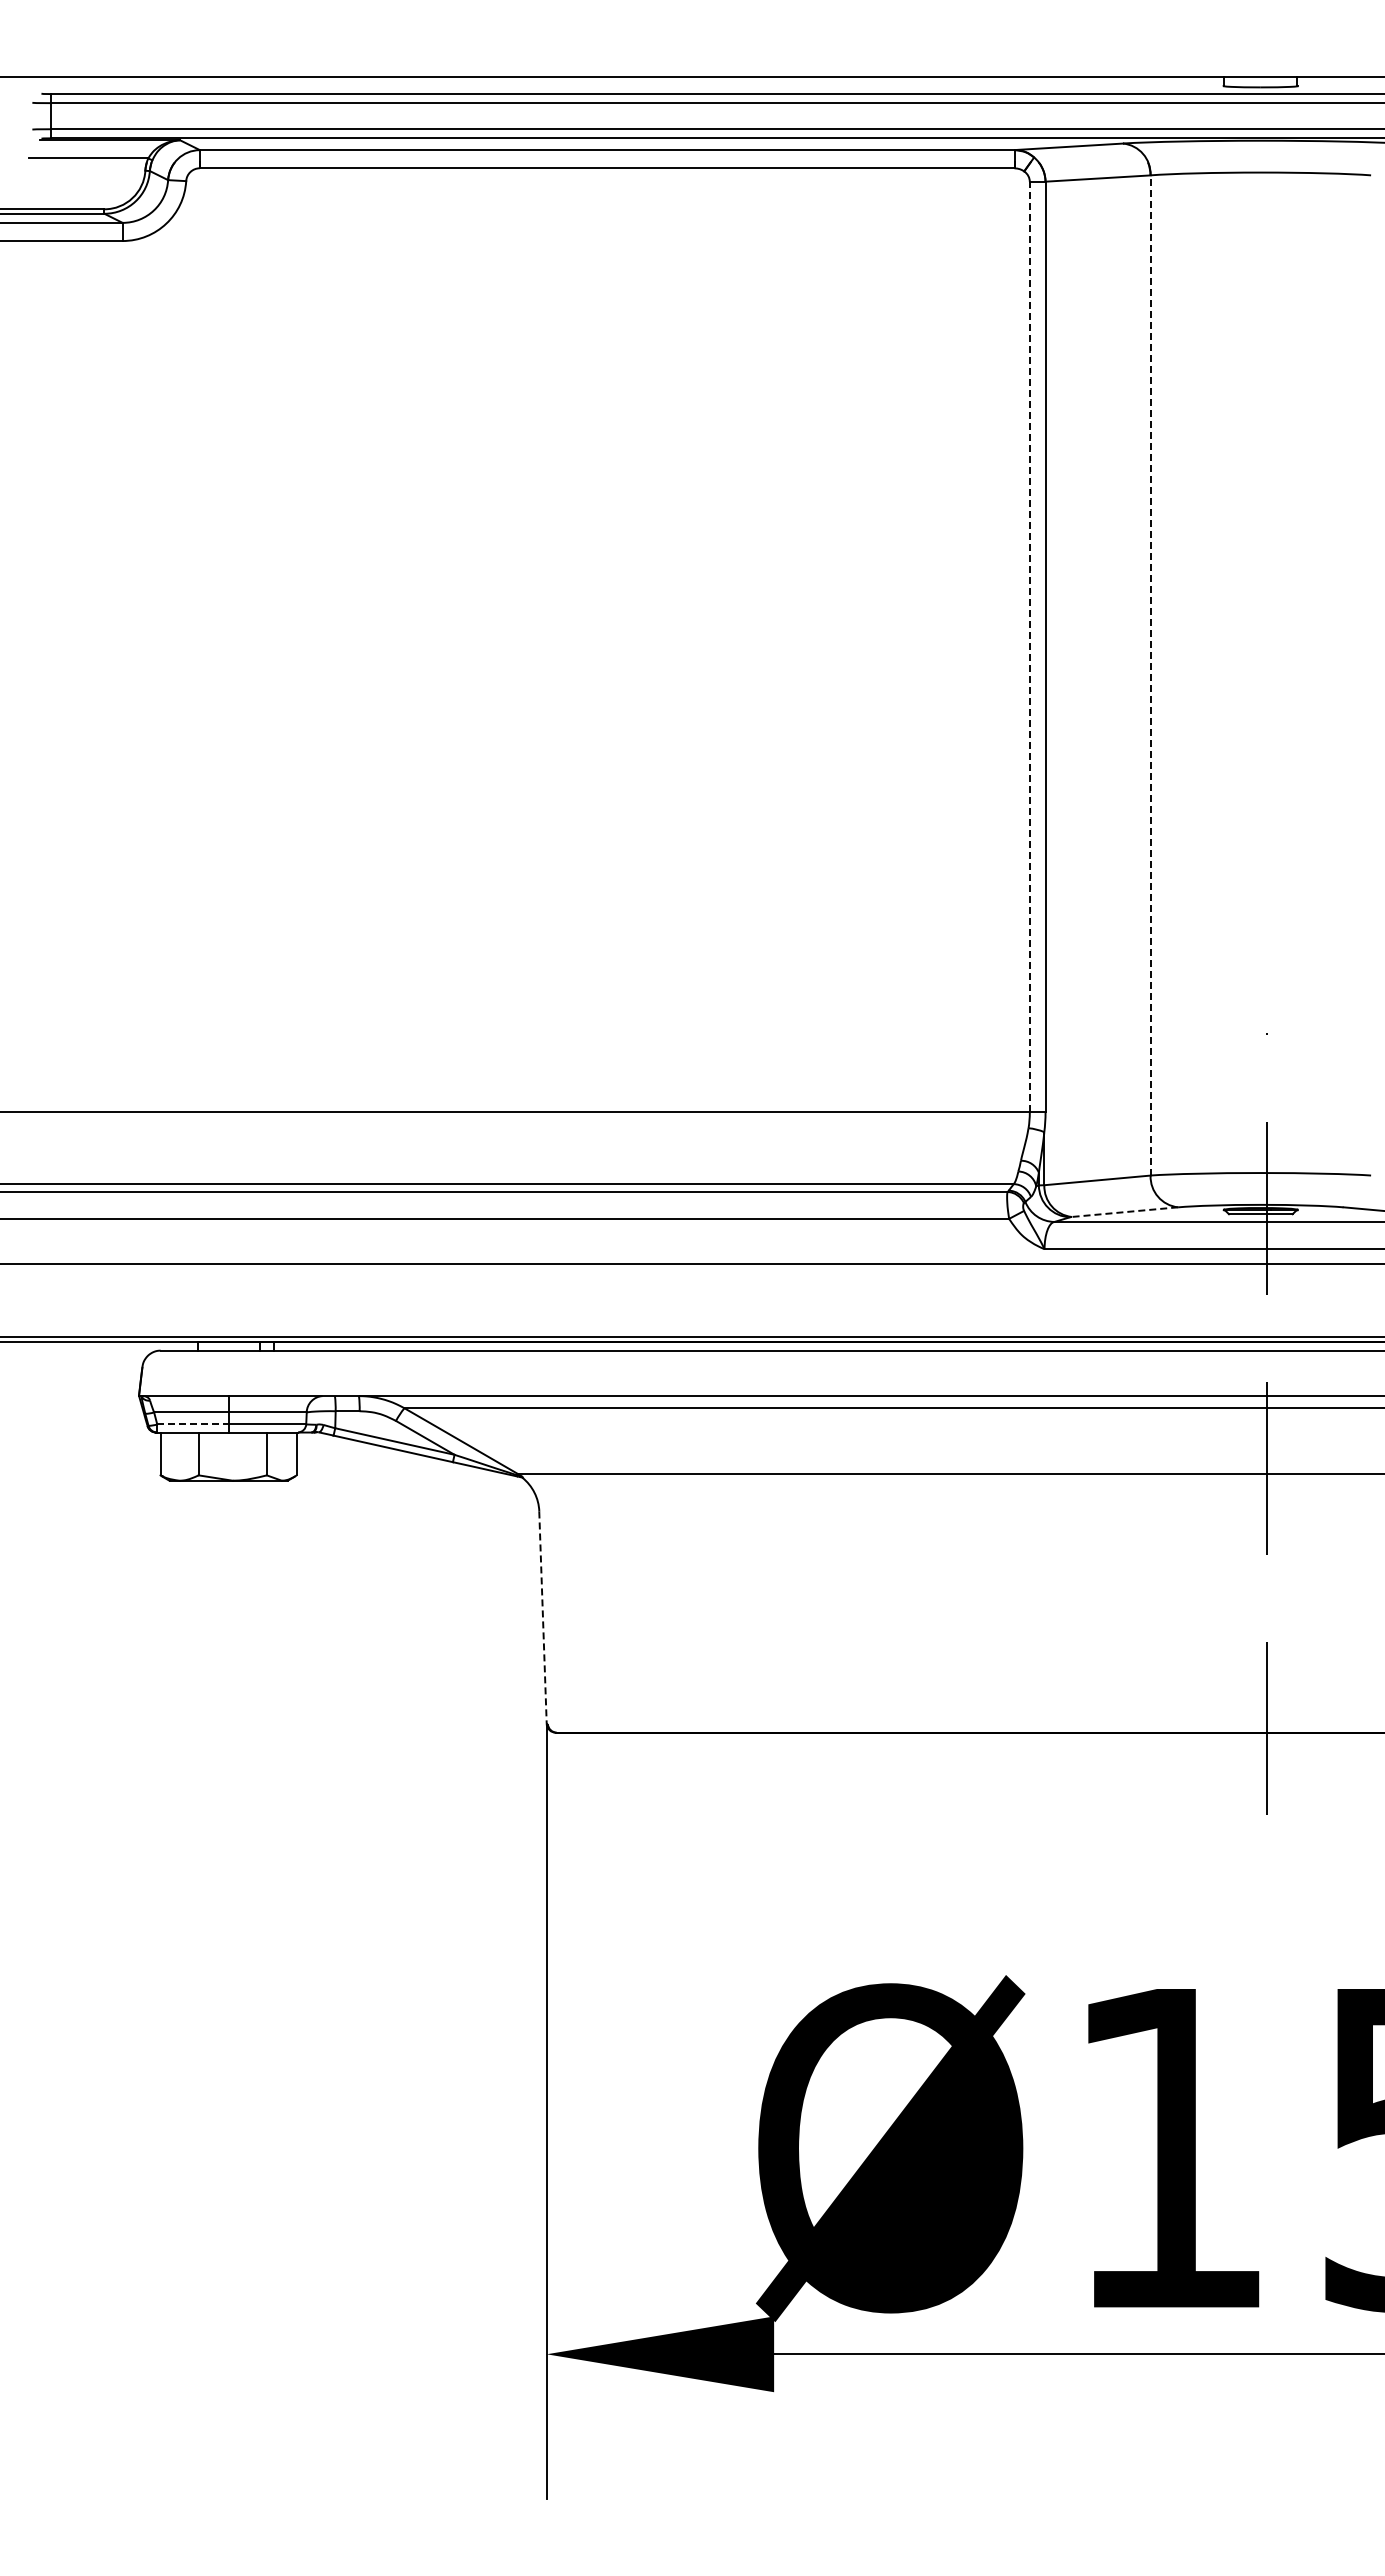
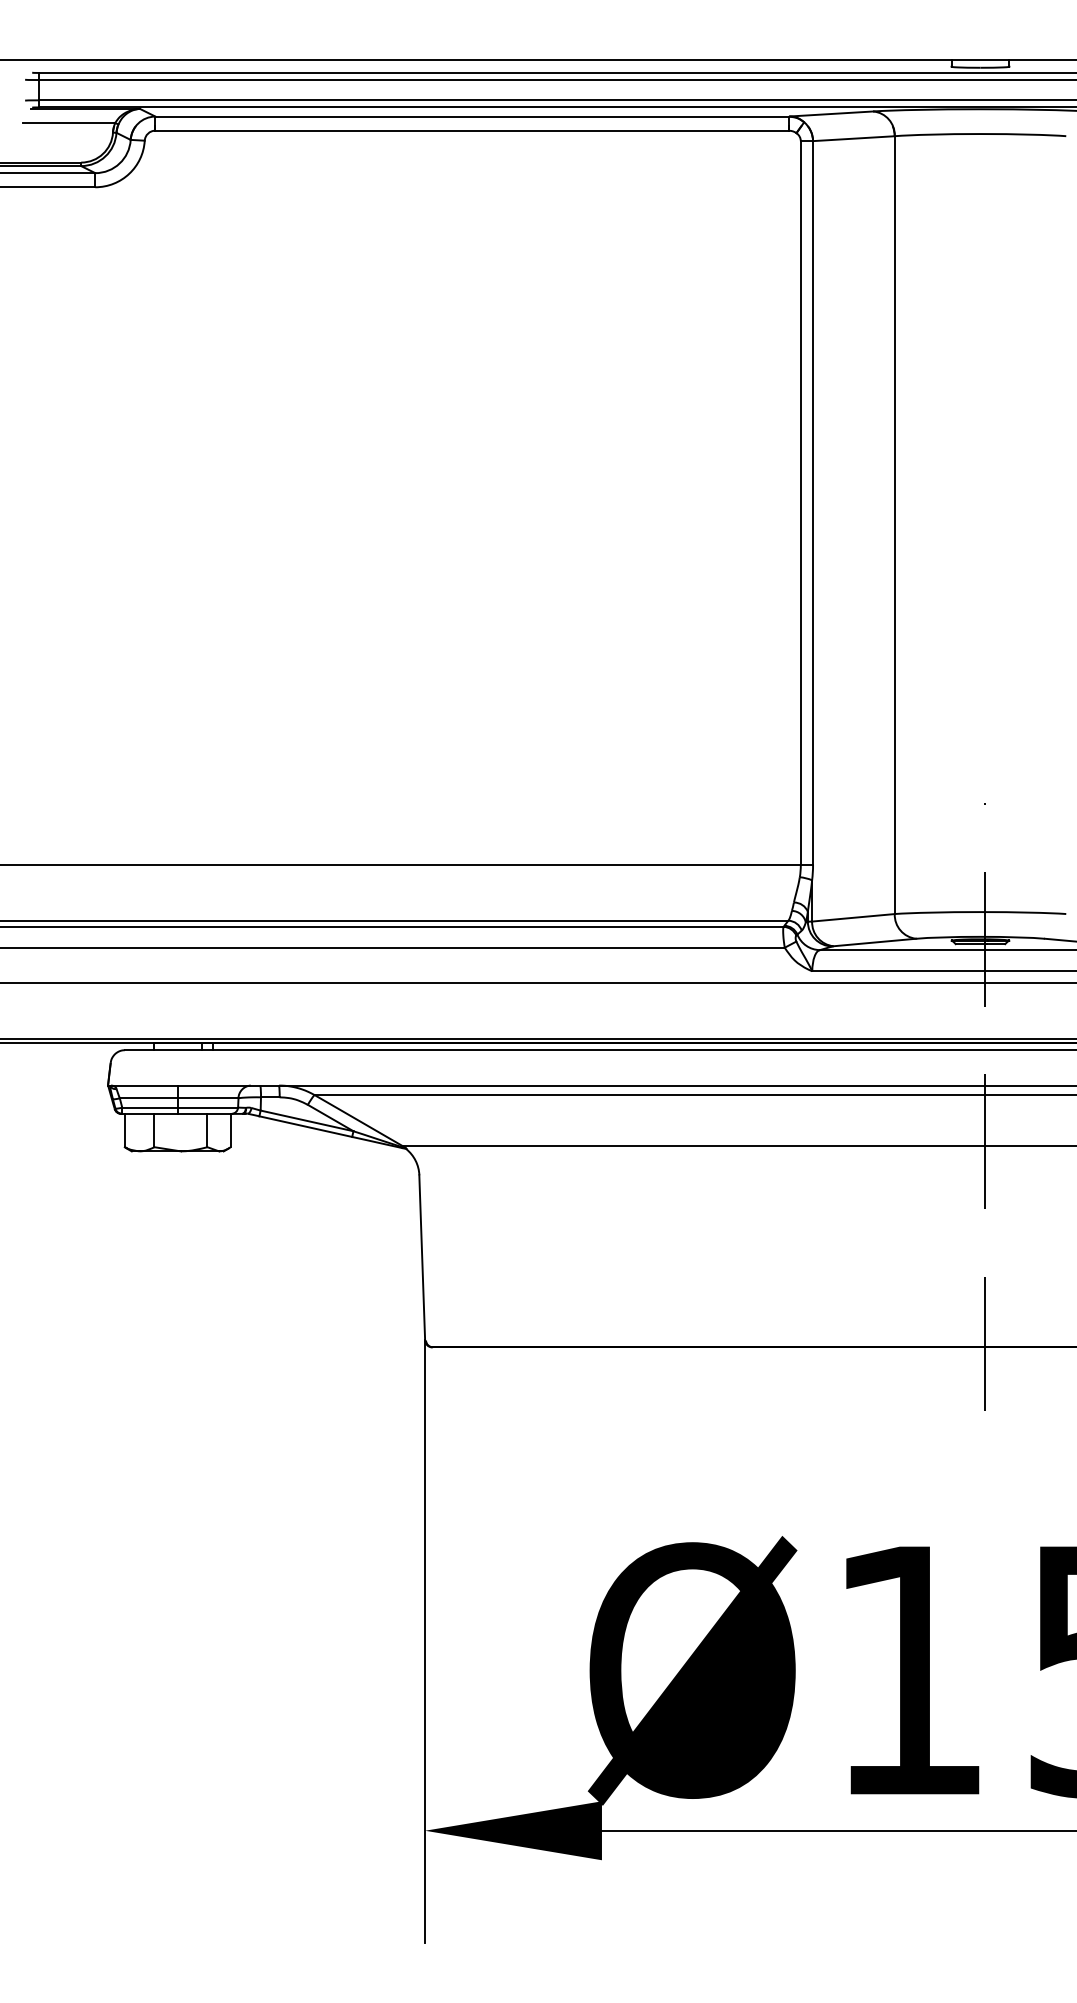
line: (1029, 646) -> (800, 502), dashed -> solid
line: (1150, 675) -> (894, 525), dashed -> solid
line: (1124, 1212) -> (874, 942), dashed -> solid
line: (192, 1424) -> (149, 1107), dashed -> solid
line: (543, 1618) -> (422, 1258), dashed -> solid

